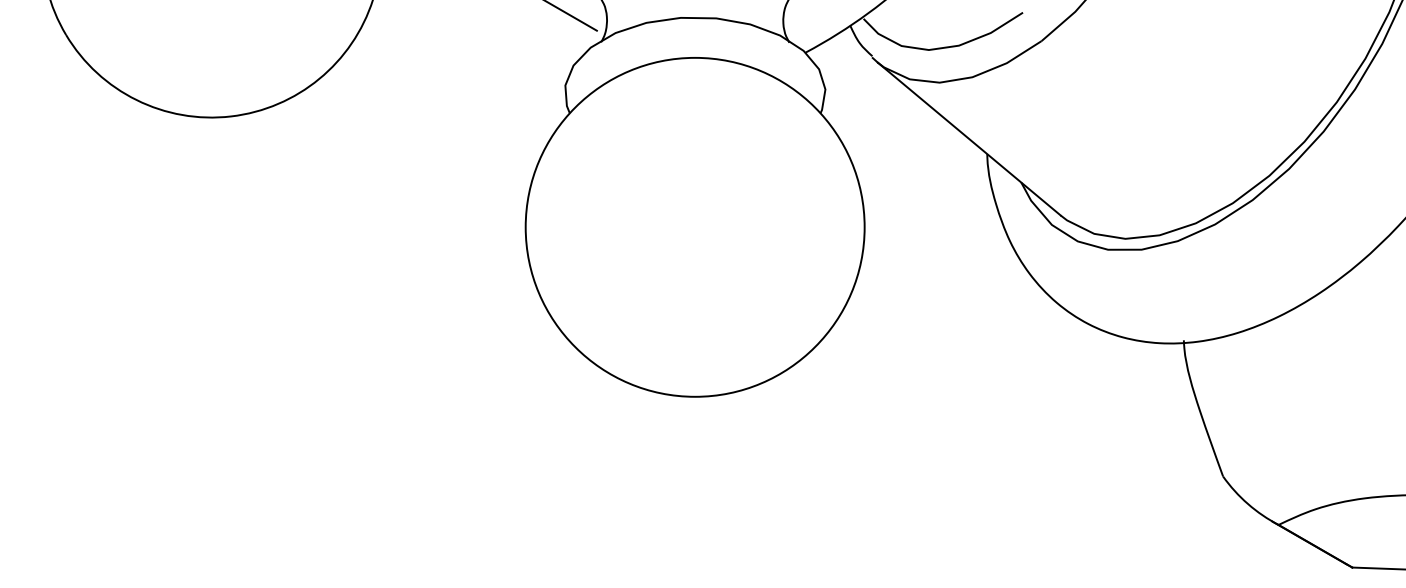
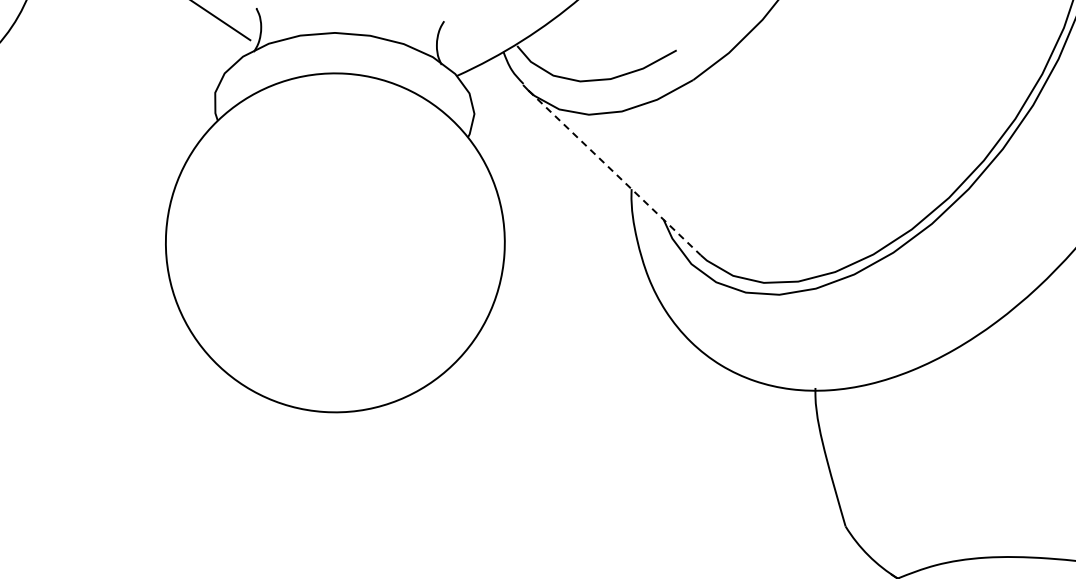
line: (969, 139) -> (614, 173), solid -> dashed

